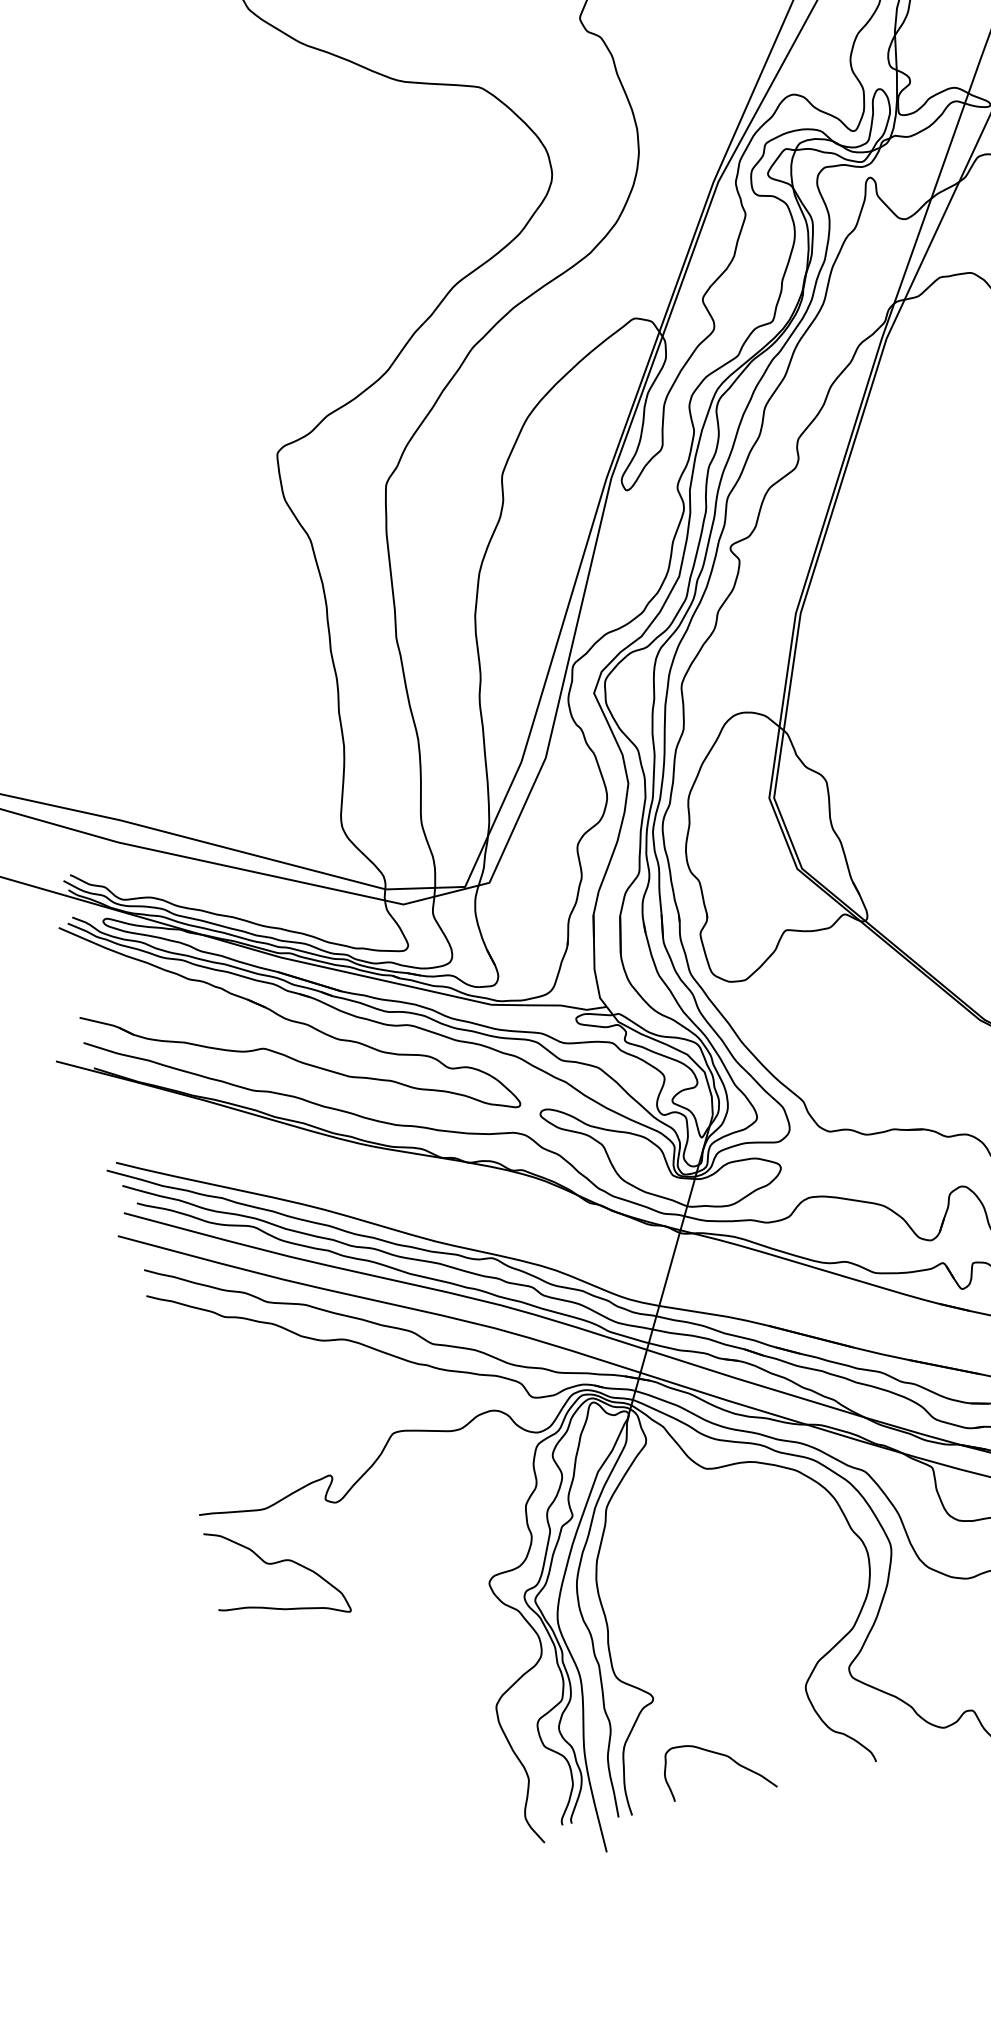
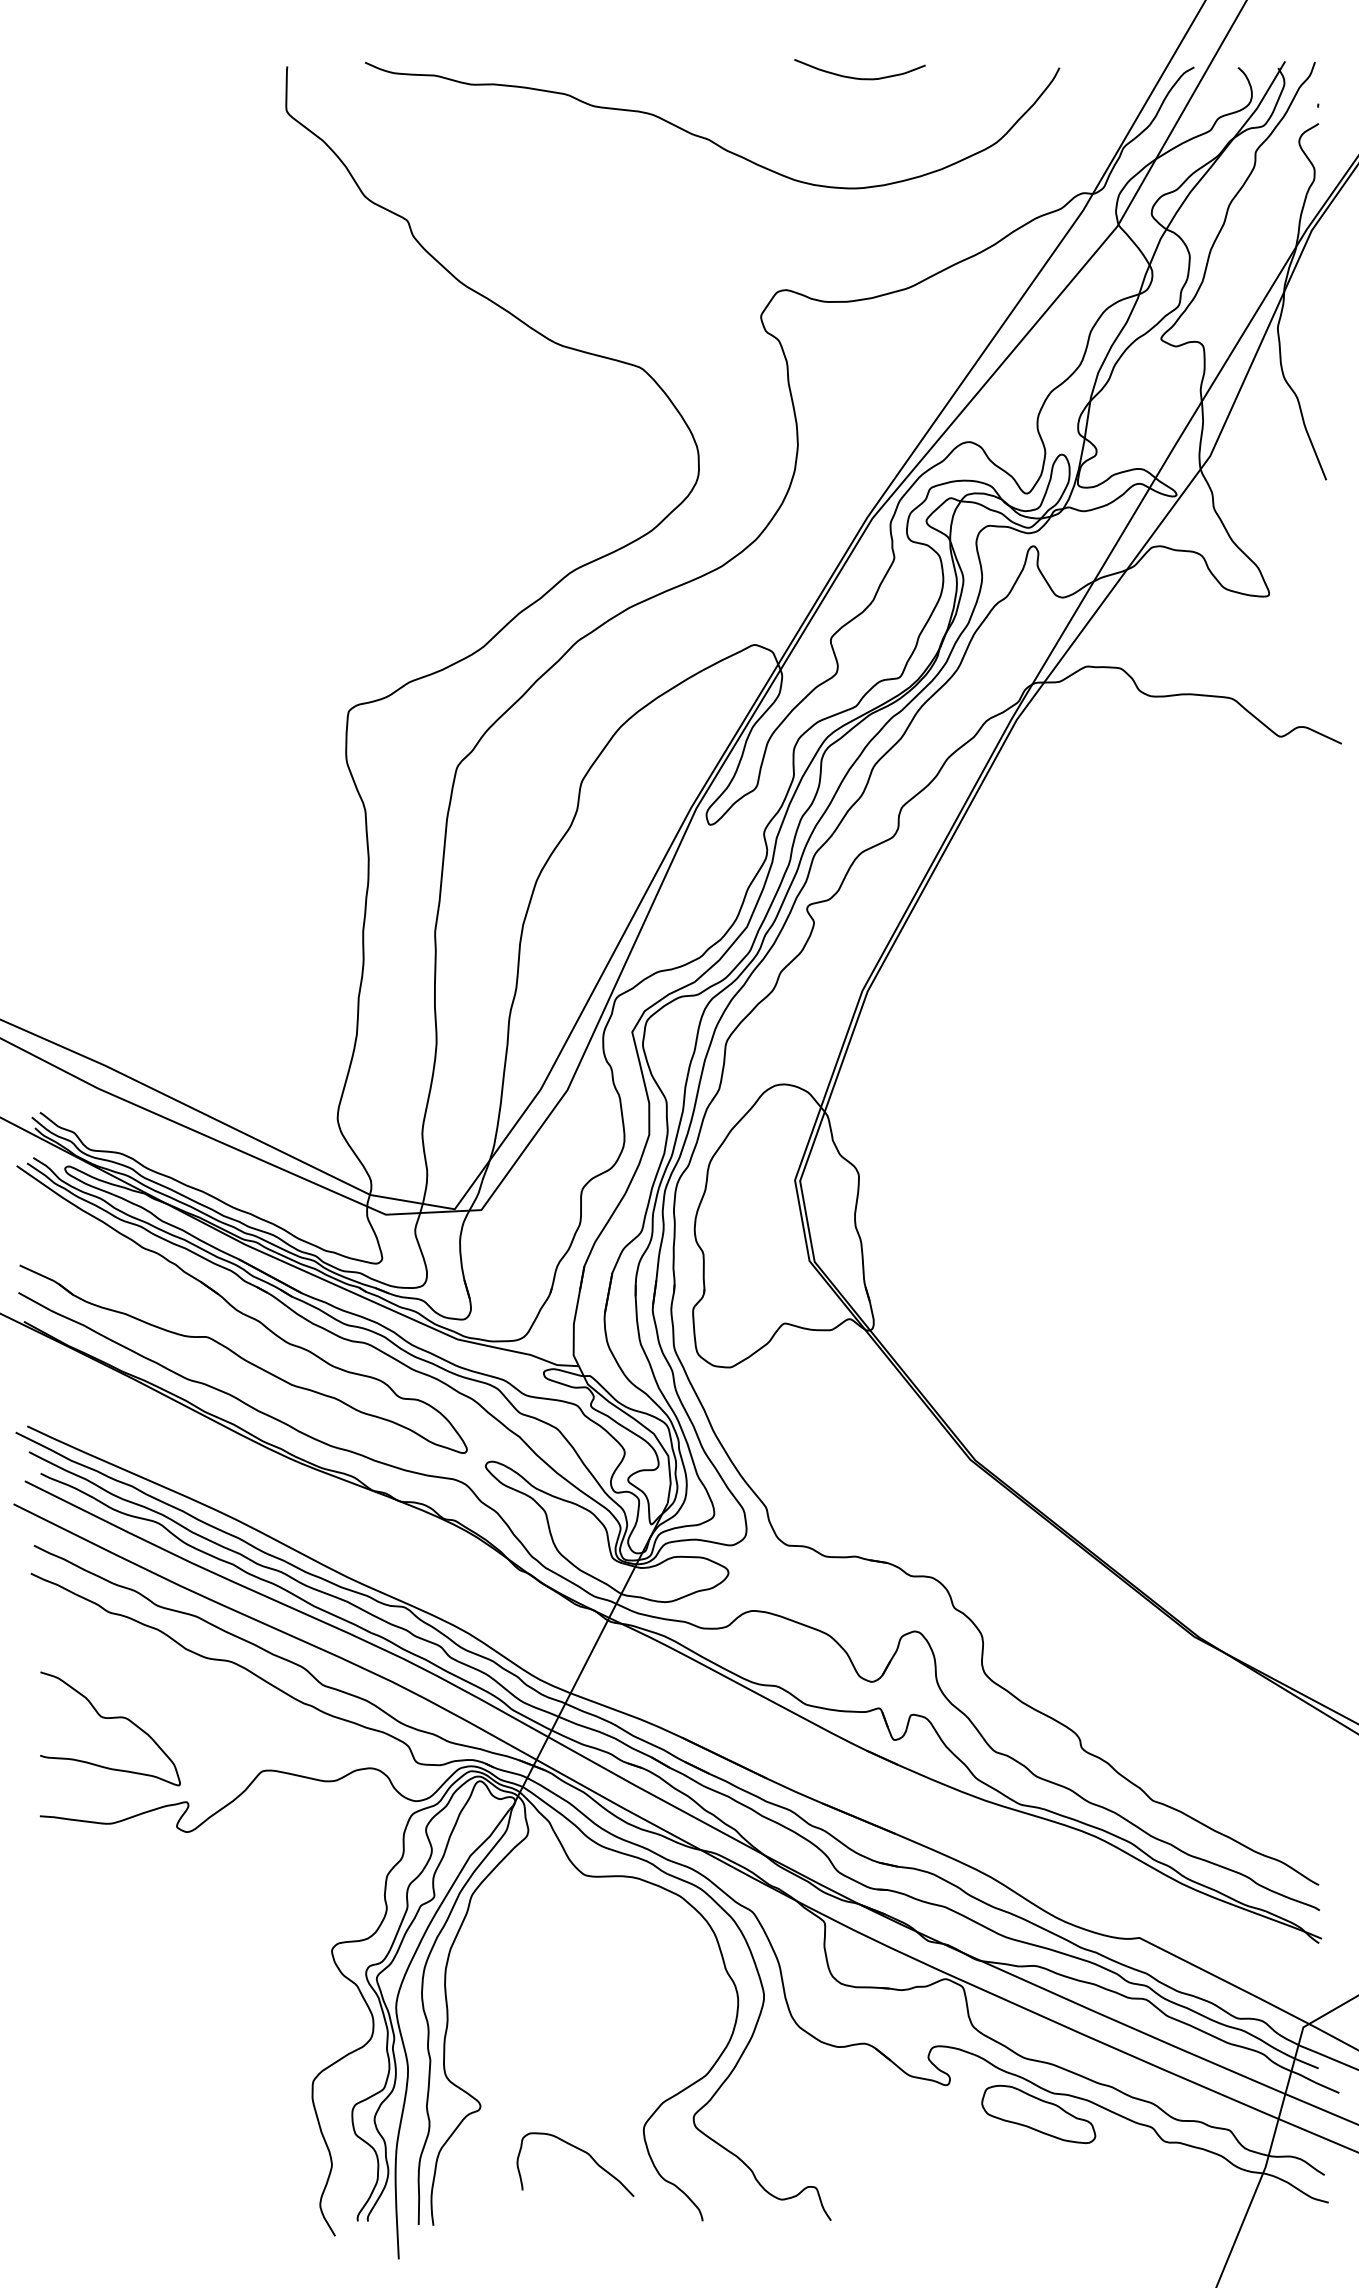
curve: (275, 1563) -> (110, 1718), moved
curve: (721, 1755) -> (581, 2151), moved

